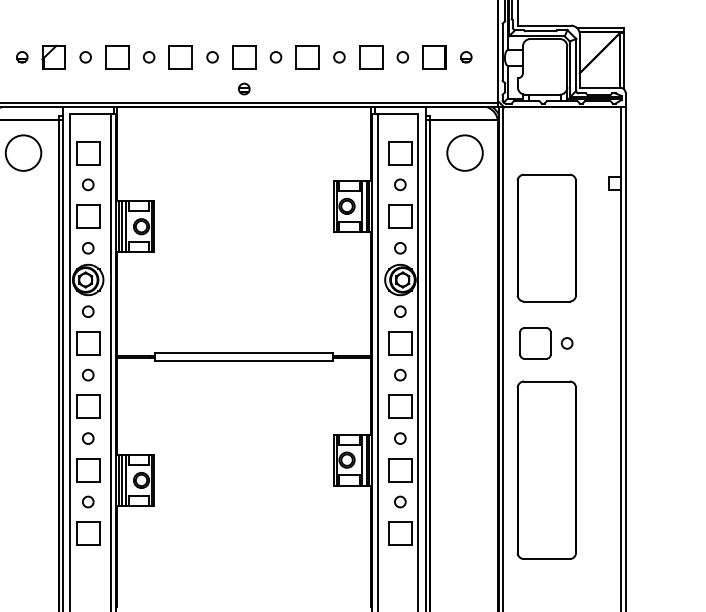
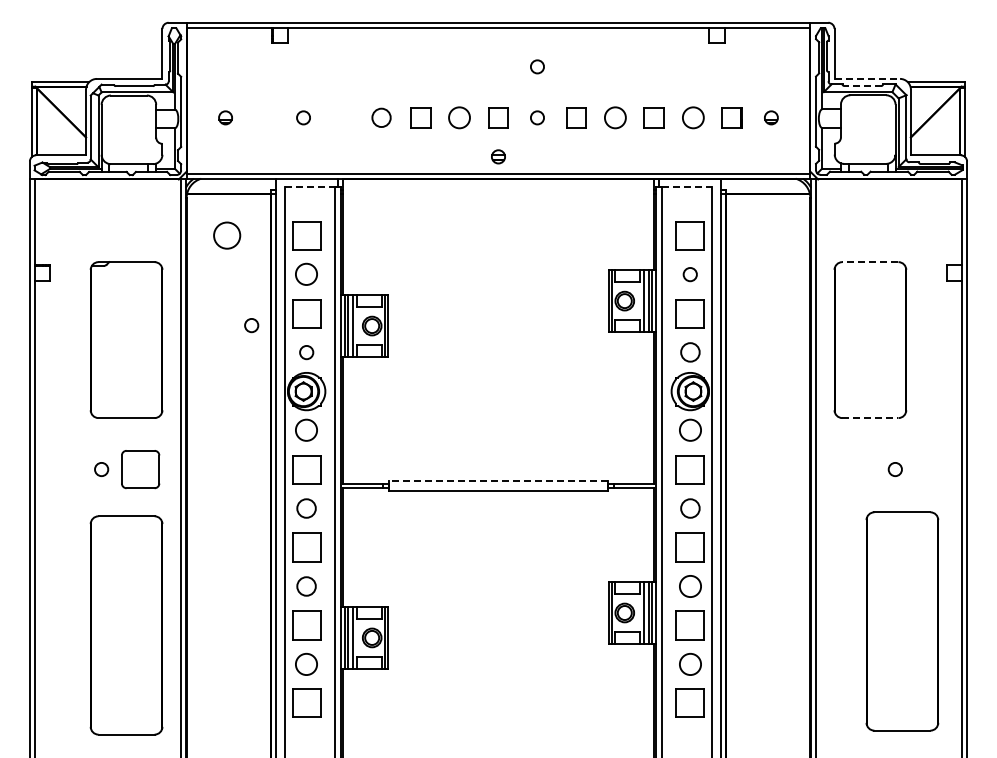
circle: (276, 15) -> (537, 66), added
line: (544, 25) -> (867, 78), solid -> dashed
line: (540, 30) -> (862, 85), solid -> dashed
part: (53, 57) -> (264, 117), removed
part: (117, 57) -> (342, 117), removed
circle: (149, 57) -> (381, 117), size x1.4
part: (180, 57) -> (420, 117), size x0.7
circle: (212, 57) -> (459, 117), size x1.6
part: (244, 57) -> (498, 117), size x0.7
part: (307, 57) -> (576, 117), size x0.7
circle: (339, 57) -> (615, 117), size x1.6
part: (370, 57) -> (653, 117), size x0.7
circle: (402, 57) -> (693, 117), size x1.6
part: (433, 57) -> (731, 117), size x0.7
line: (90, 113) -> (309, 187), solid -> dashed
line: (398, 113) -> (687, 187), solid -> dashed
circle: (23, 153) -> (227, 235), size x0.6
circle: (464, 153) -> (769, 235), removed
line: (546, 174) -> (869, 262), solid -> dashed
circle: (88, 184) -> (306, 274), size x1.6
circle: (43, 226) -> (251, 325), added
circle: (399, 248) -> (689, 352), size x1.4
line: (546, 301) -> (870, 418), solid -> dashed
circle: (88, 311) -> (306, 430), size x1.6
circle: (399, 311) -> (689, 430), size x1.6
part: (534, 343) -> (855, 469), removed
line: (244, 353) -> (498, 481), solid -> dashed
circle: (88, 375) -> (306, 508), size x1.4
circle: (399, 375) -> (689, 508), size x1.4
circle: (88, 438) -> (306, 586), size x1.4
circle: (399, 438) -> (689, 586), size x1.6
part: (546, 470) -> (902, 621), moved
circle: (88, 502) -> (306, 664), size x1.6
circle: (399, 502) -> (689, 664), size x1.6

